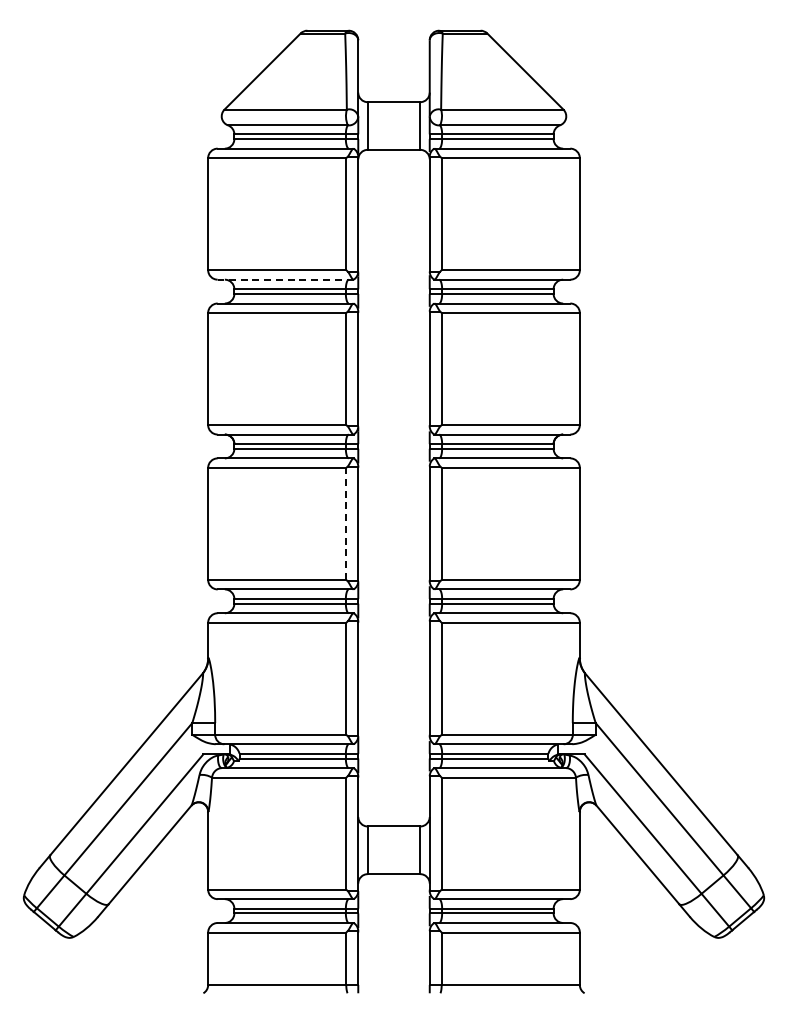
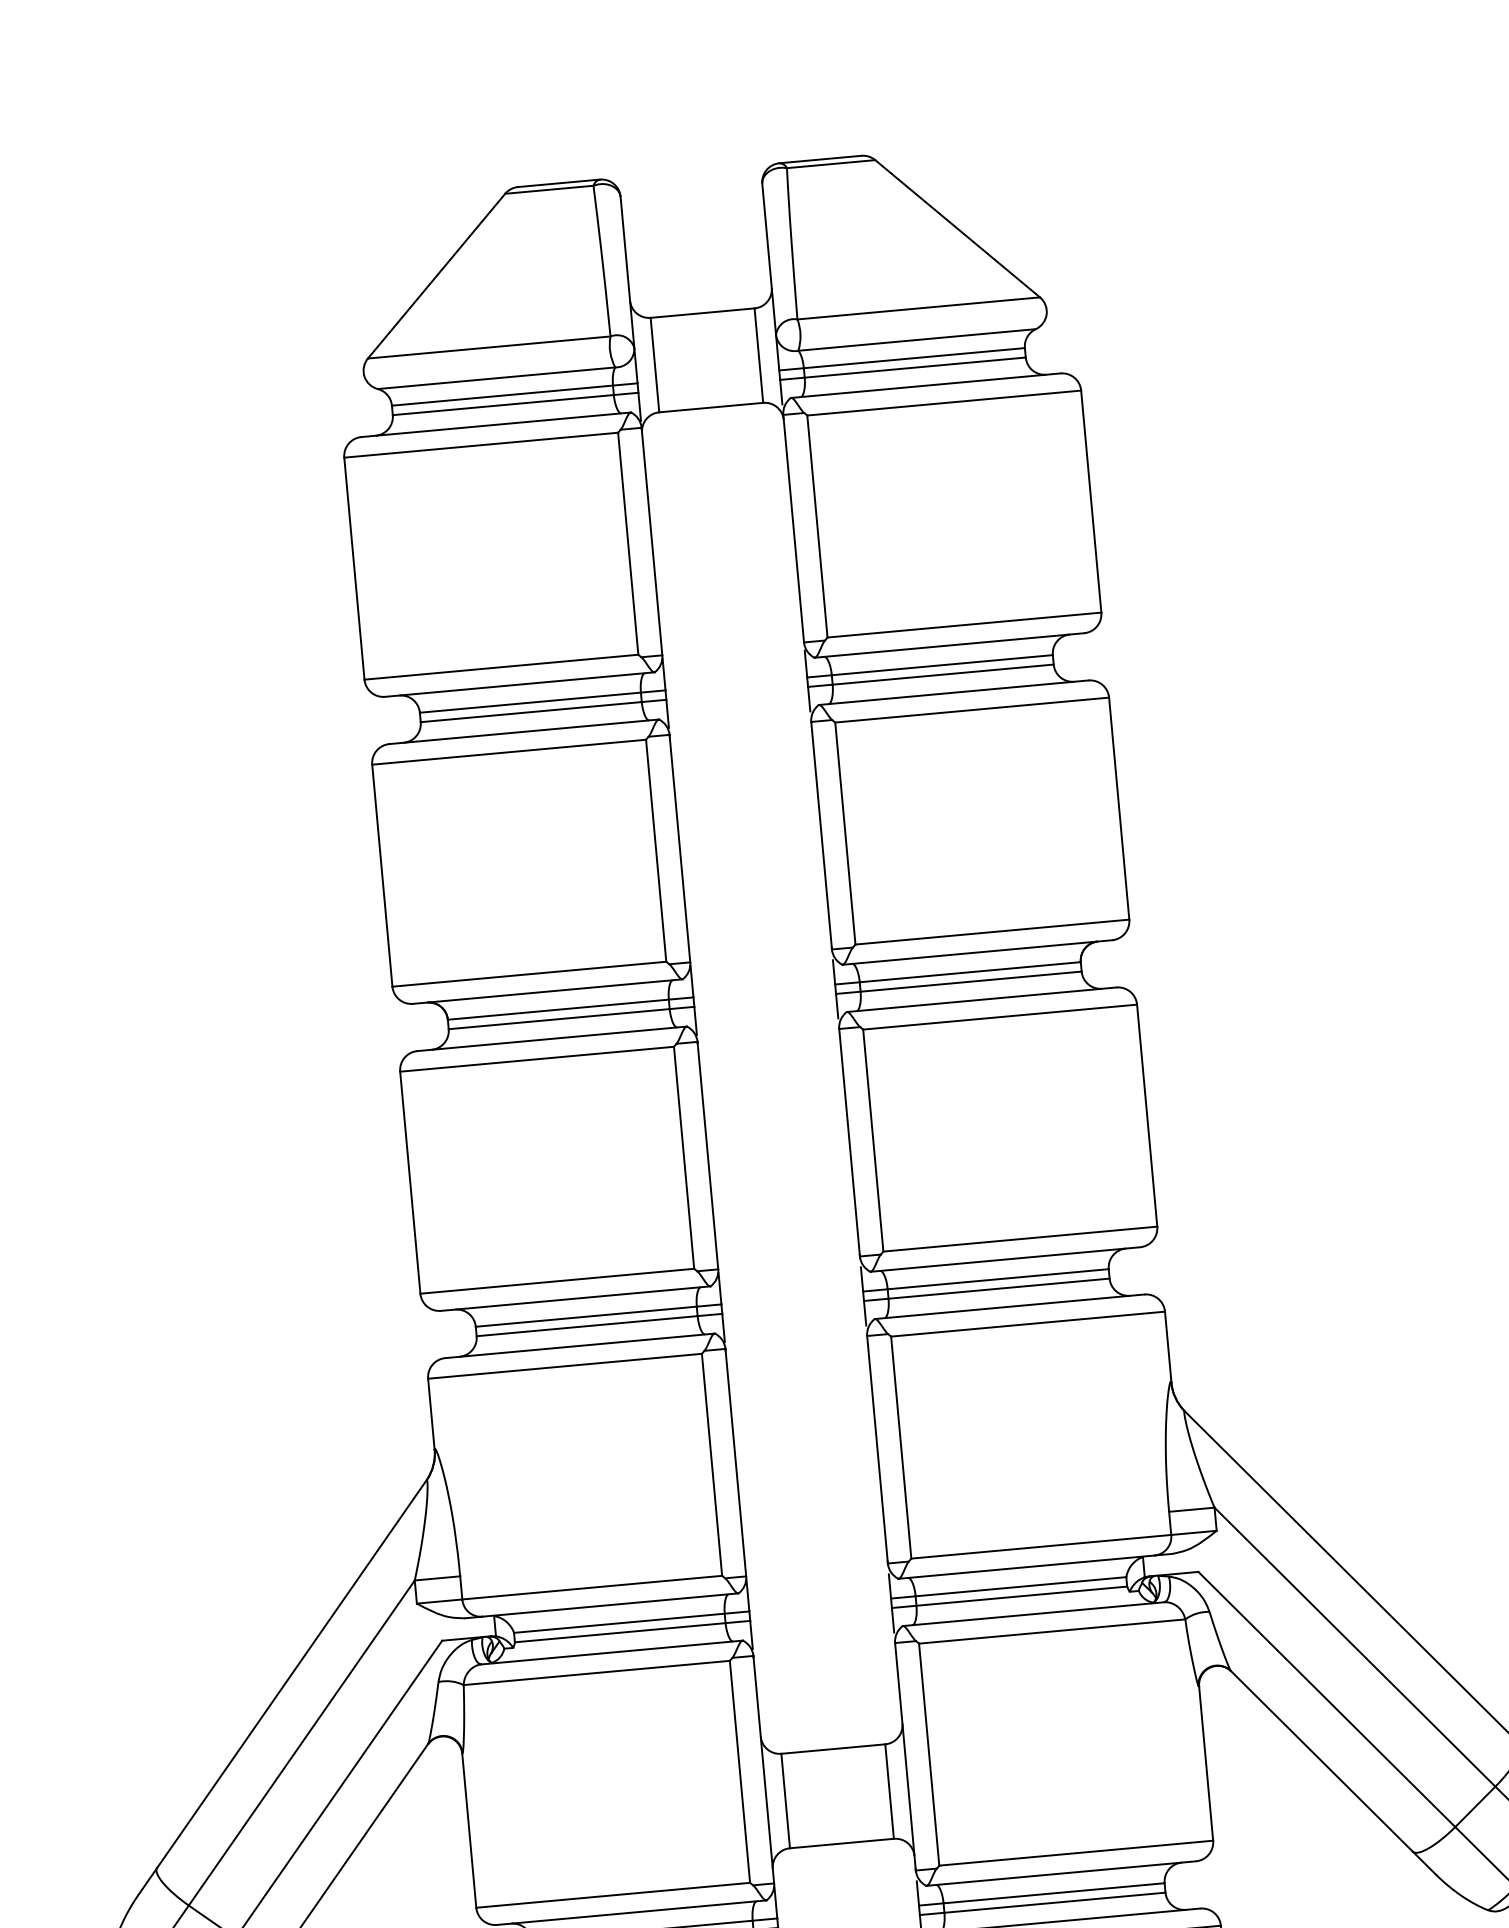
line: (285, 279) -> (519, 684), dashed -> solid
line: (346, 523) -> (684, 1156), dashed -> solid

